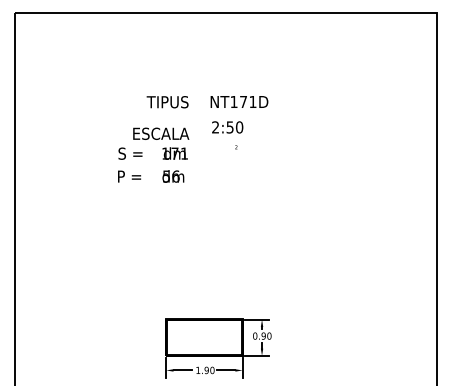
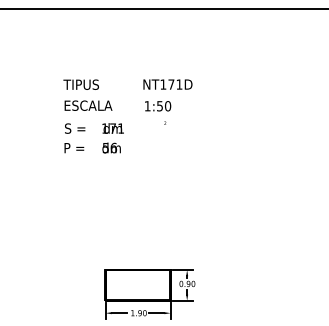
text: (167, 102) -> (81, 85), moved
text: (215, 127) -> (147, 106), 2:50 -> 1:50
text: (161, 133) -> (88, 105), moved

